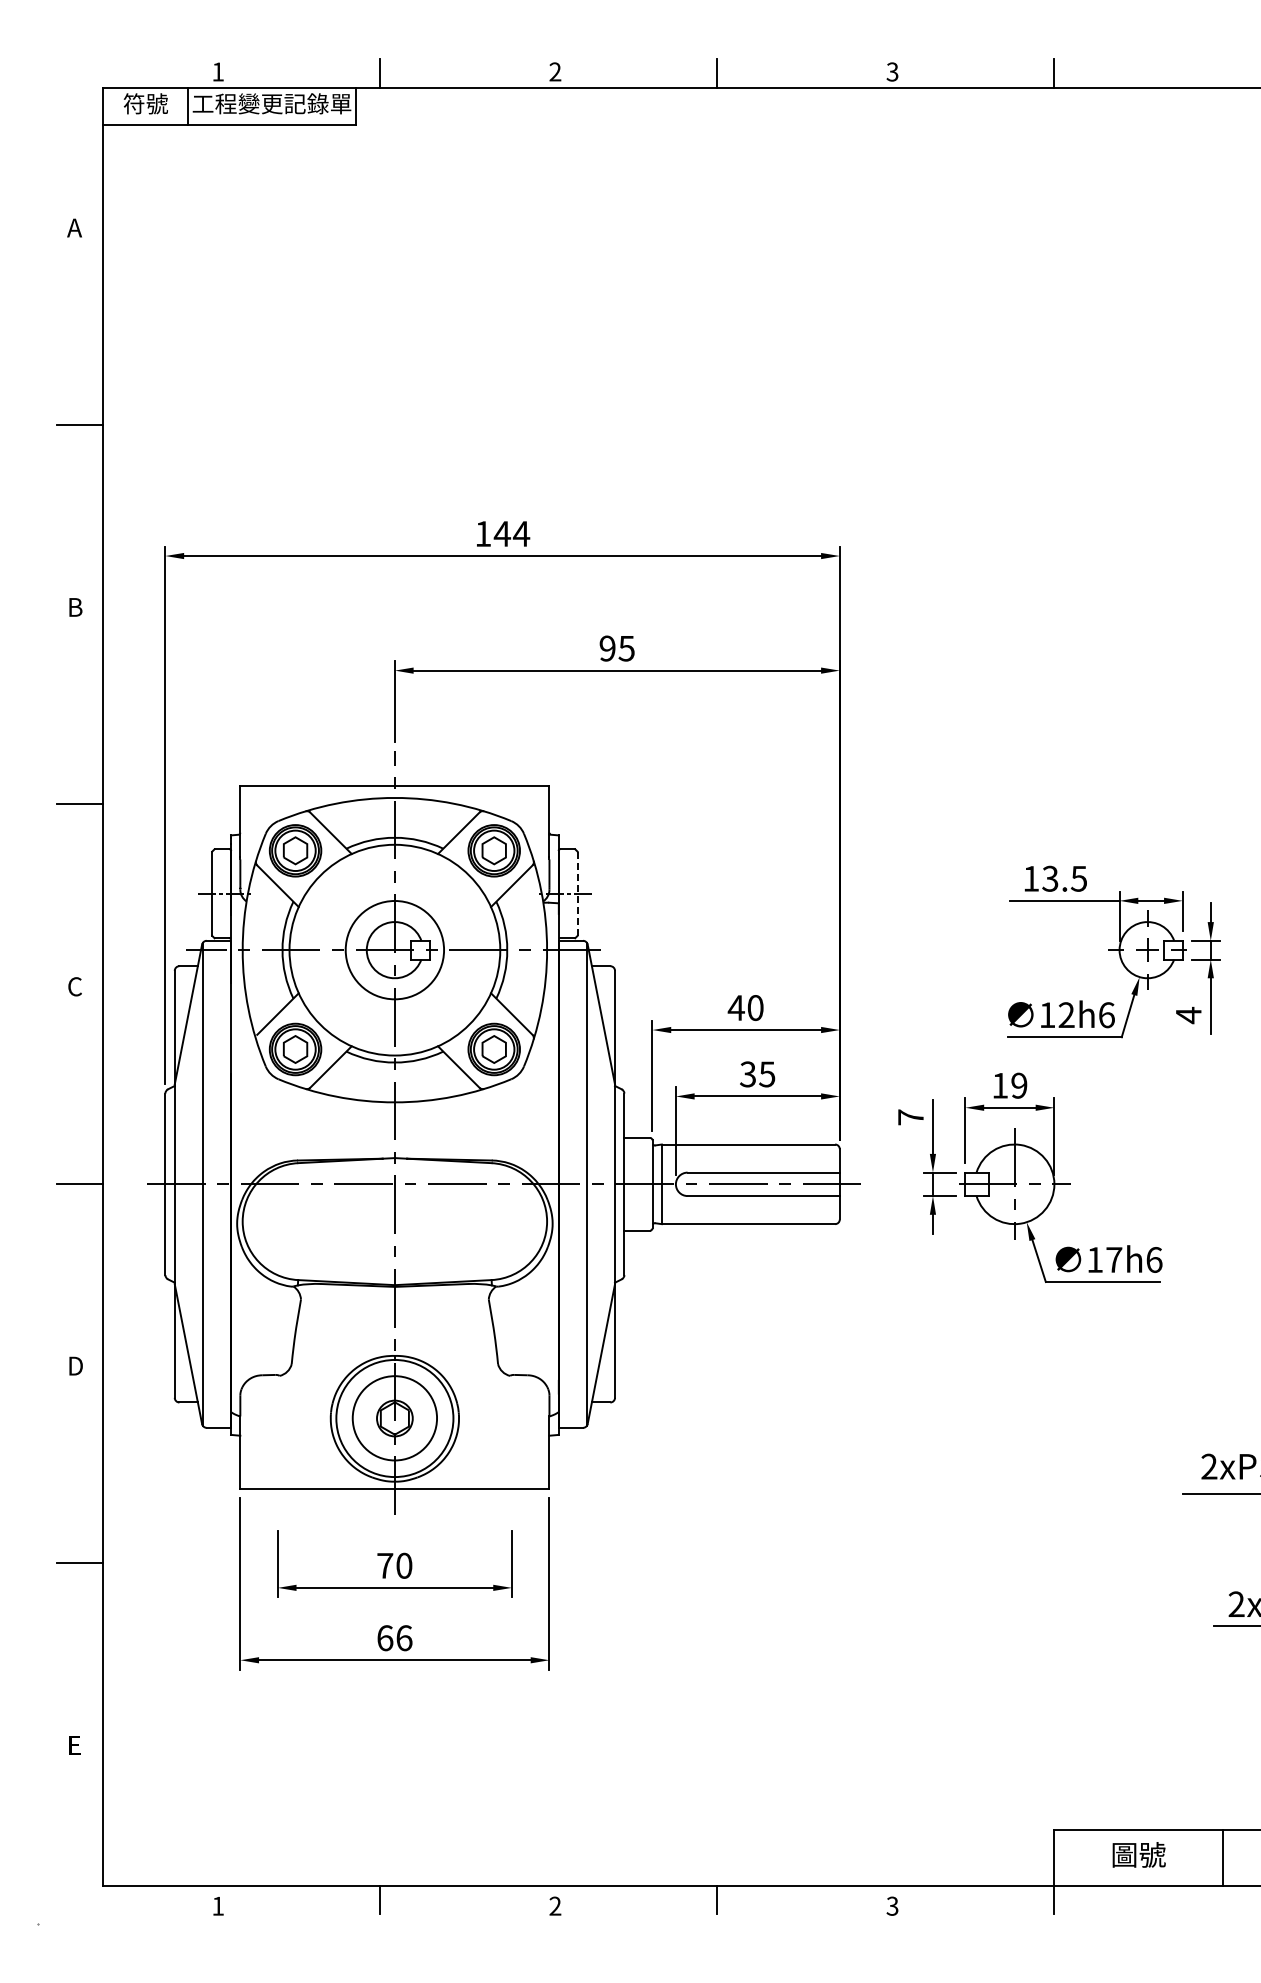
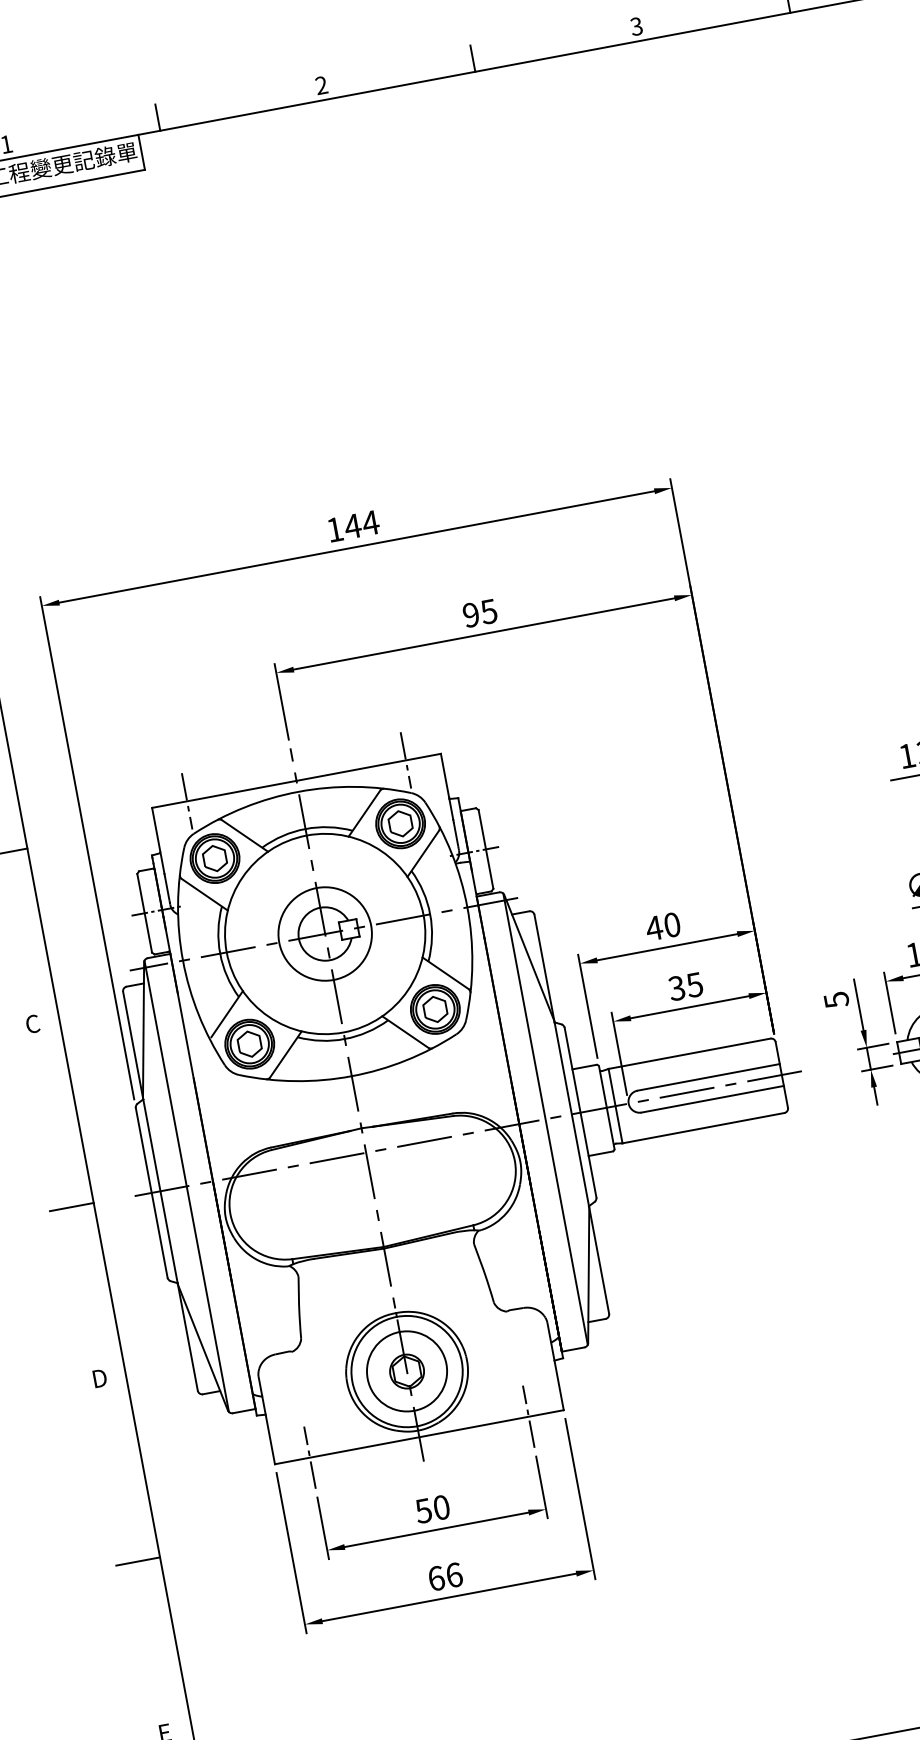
line: (277, 786) -> (186, 801), added
line: (511, 786) -> (405, 760), added
line: (577, 893) -> (485, 849), dashed -> solid
text: (910, 1117) -> (836, 1000), 7 -> 5
line: (277, 1488) -> (309, 1457), added
line: (511, 1488) -> (528, 1416), added
text: (384, 1565) -> (423, 1510), 70 -> 50

